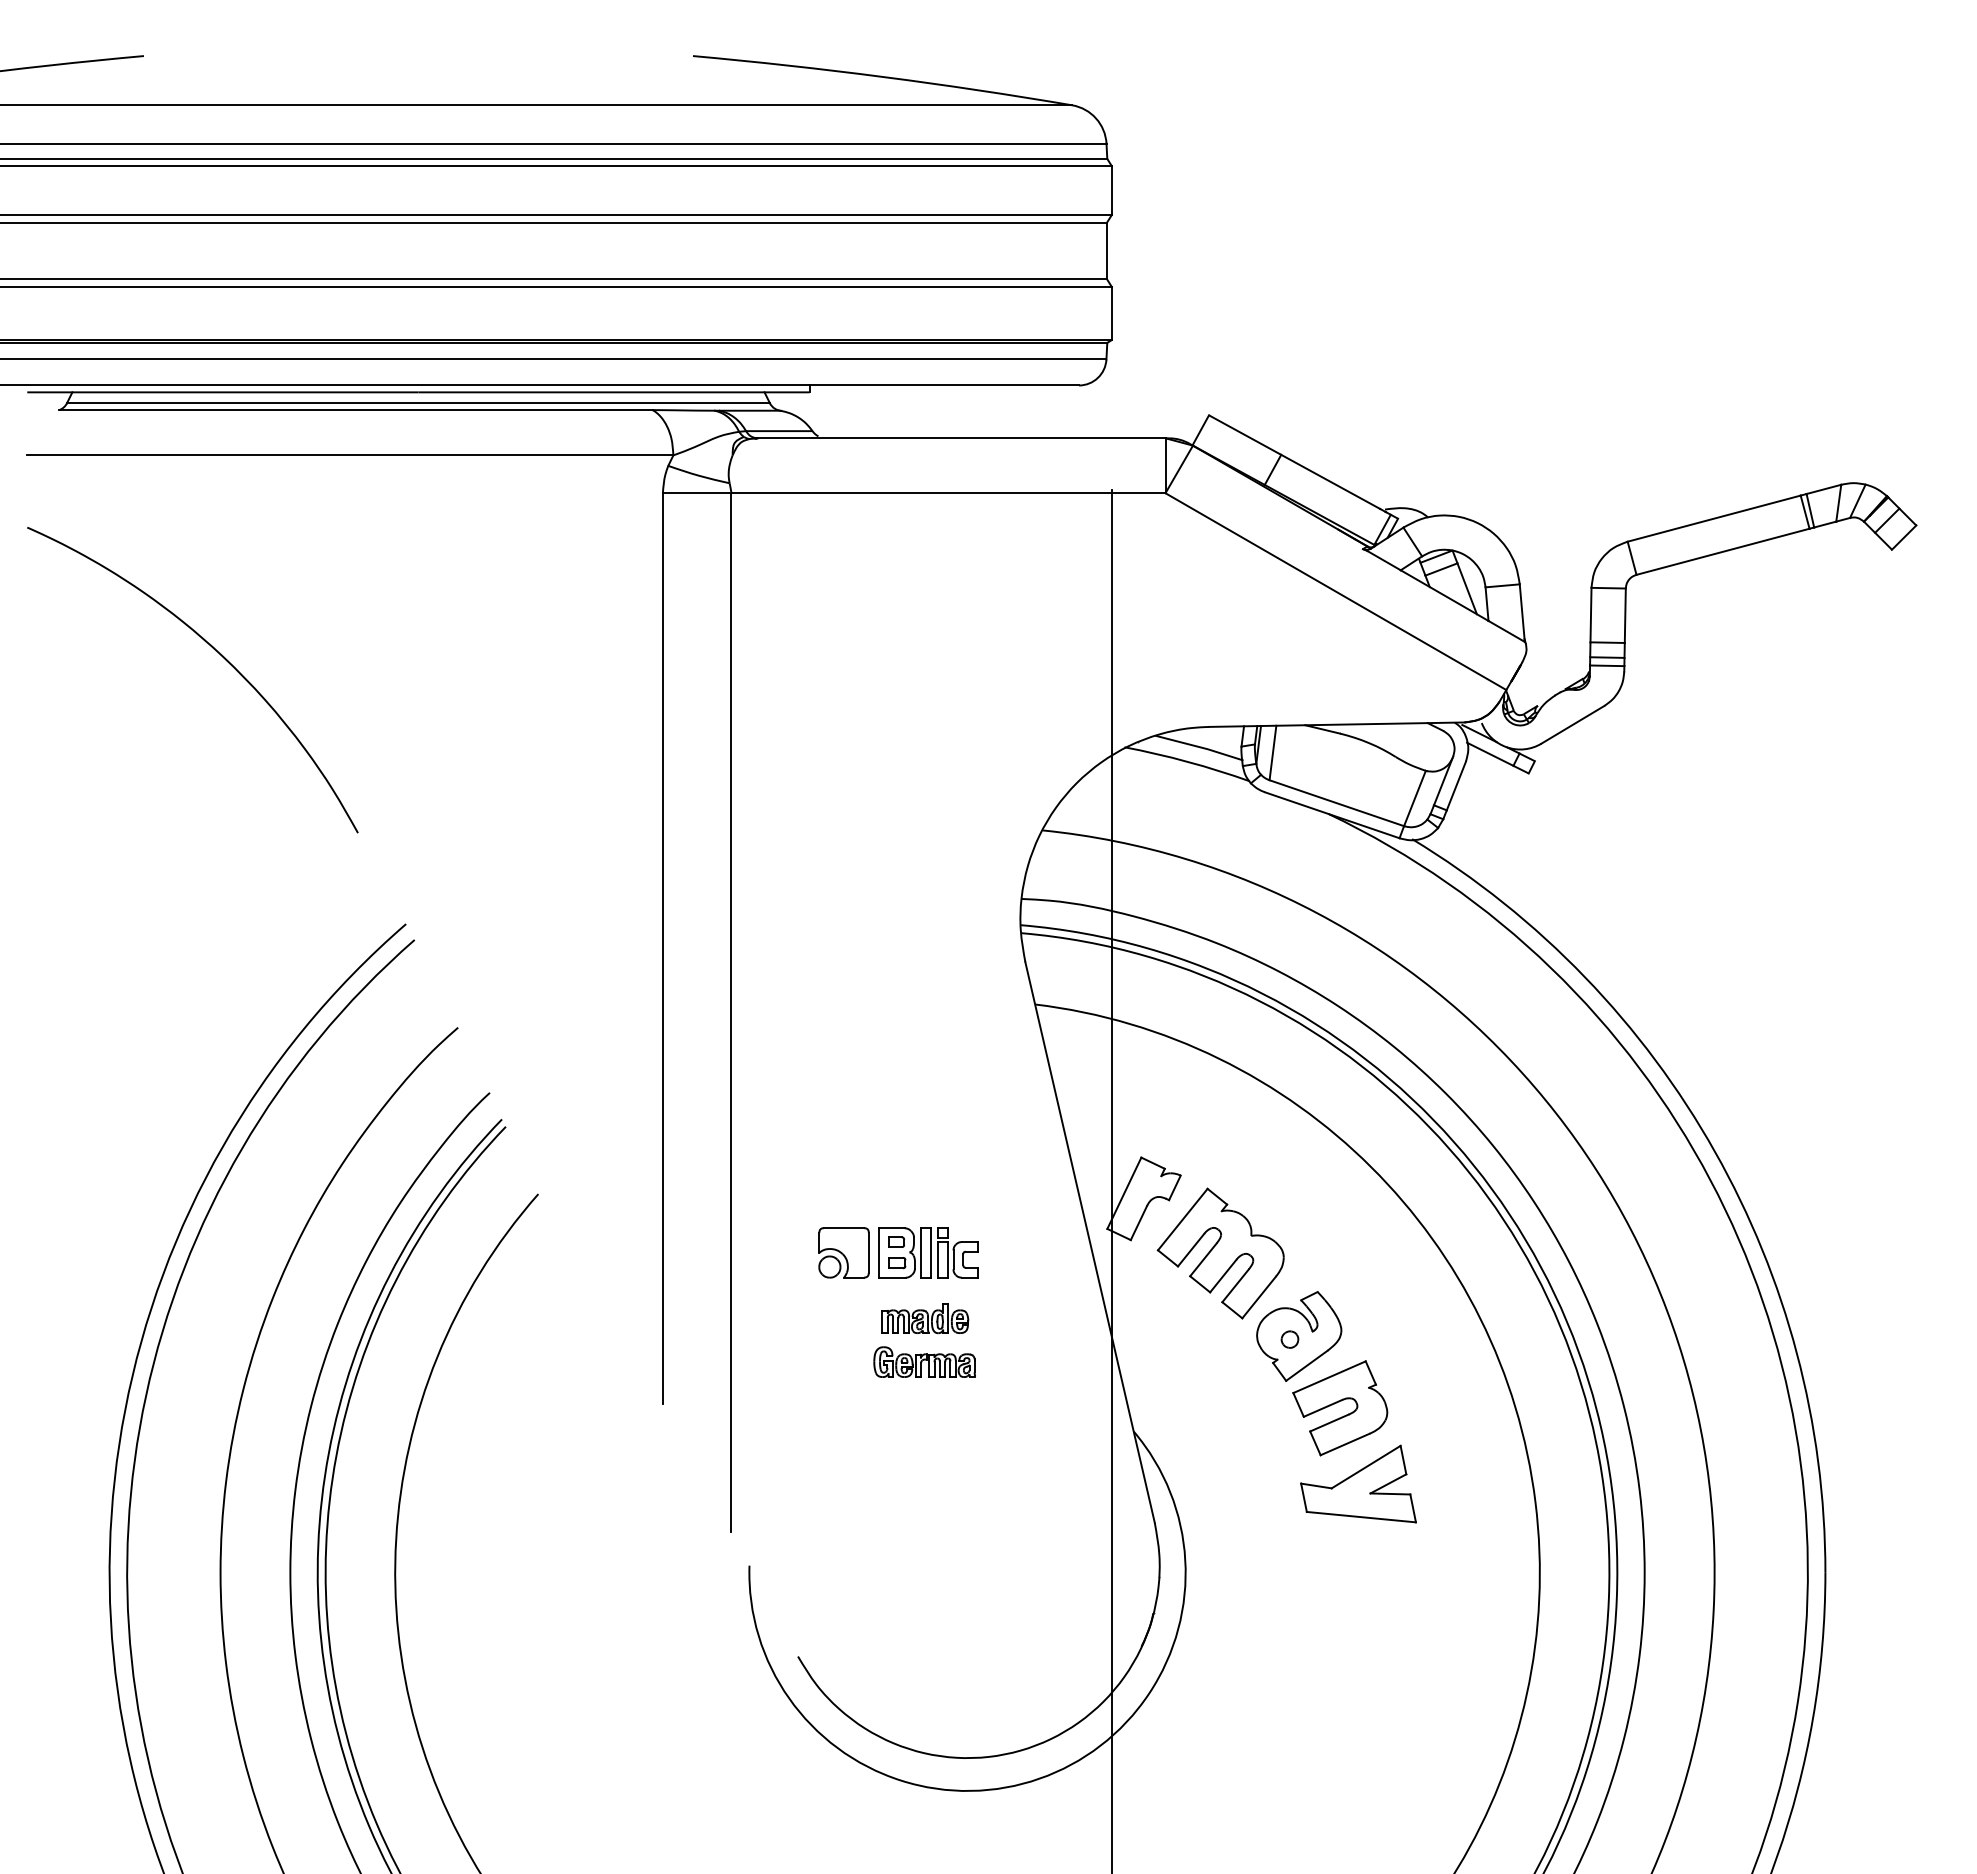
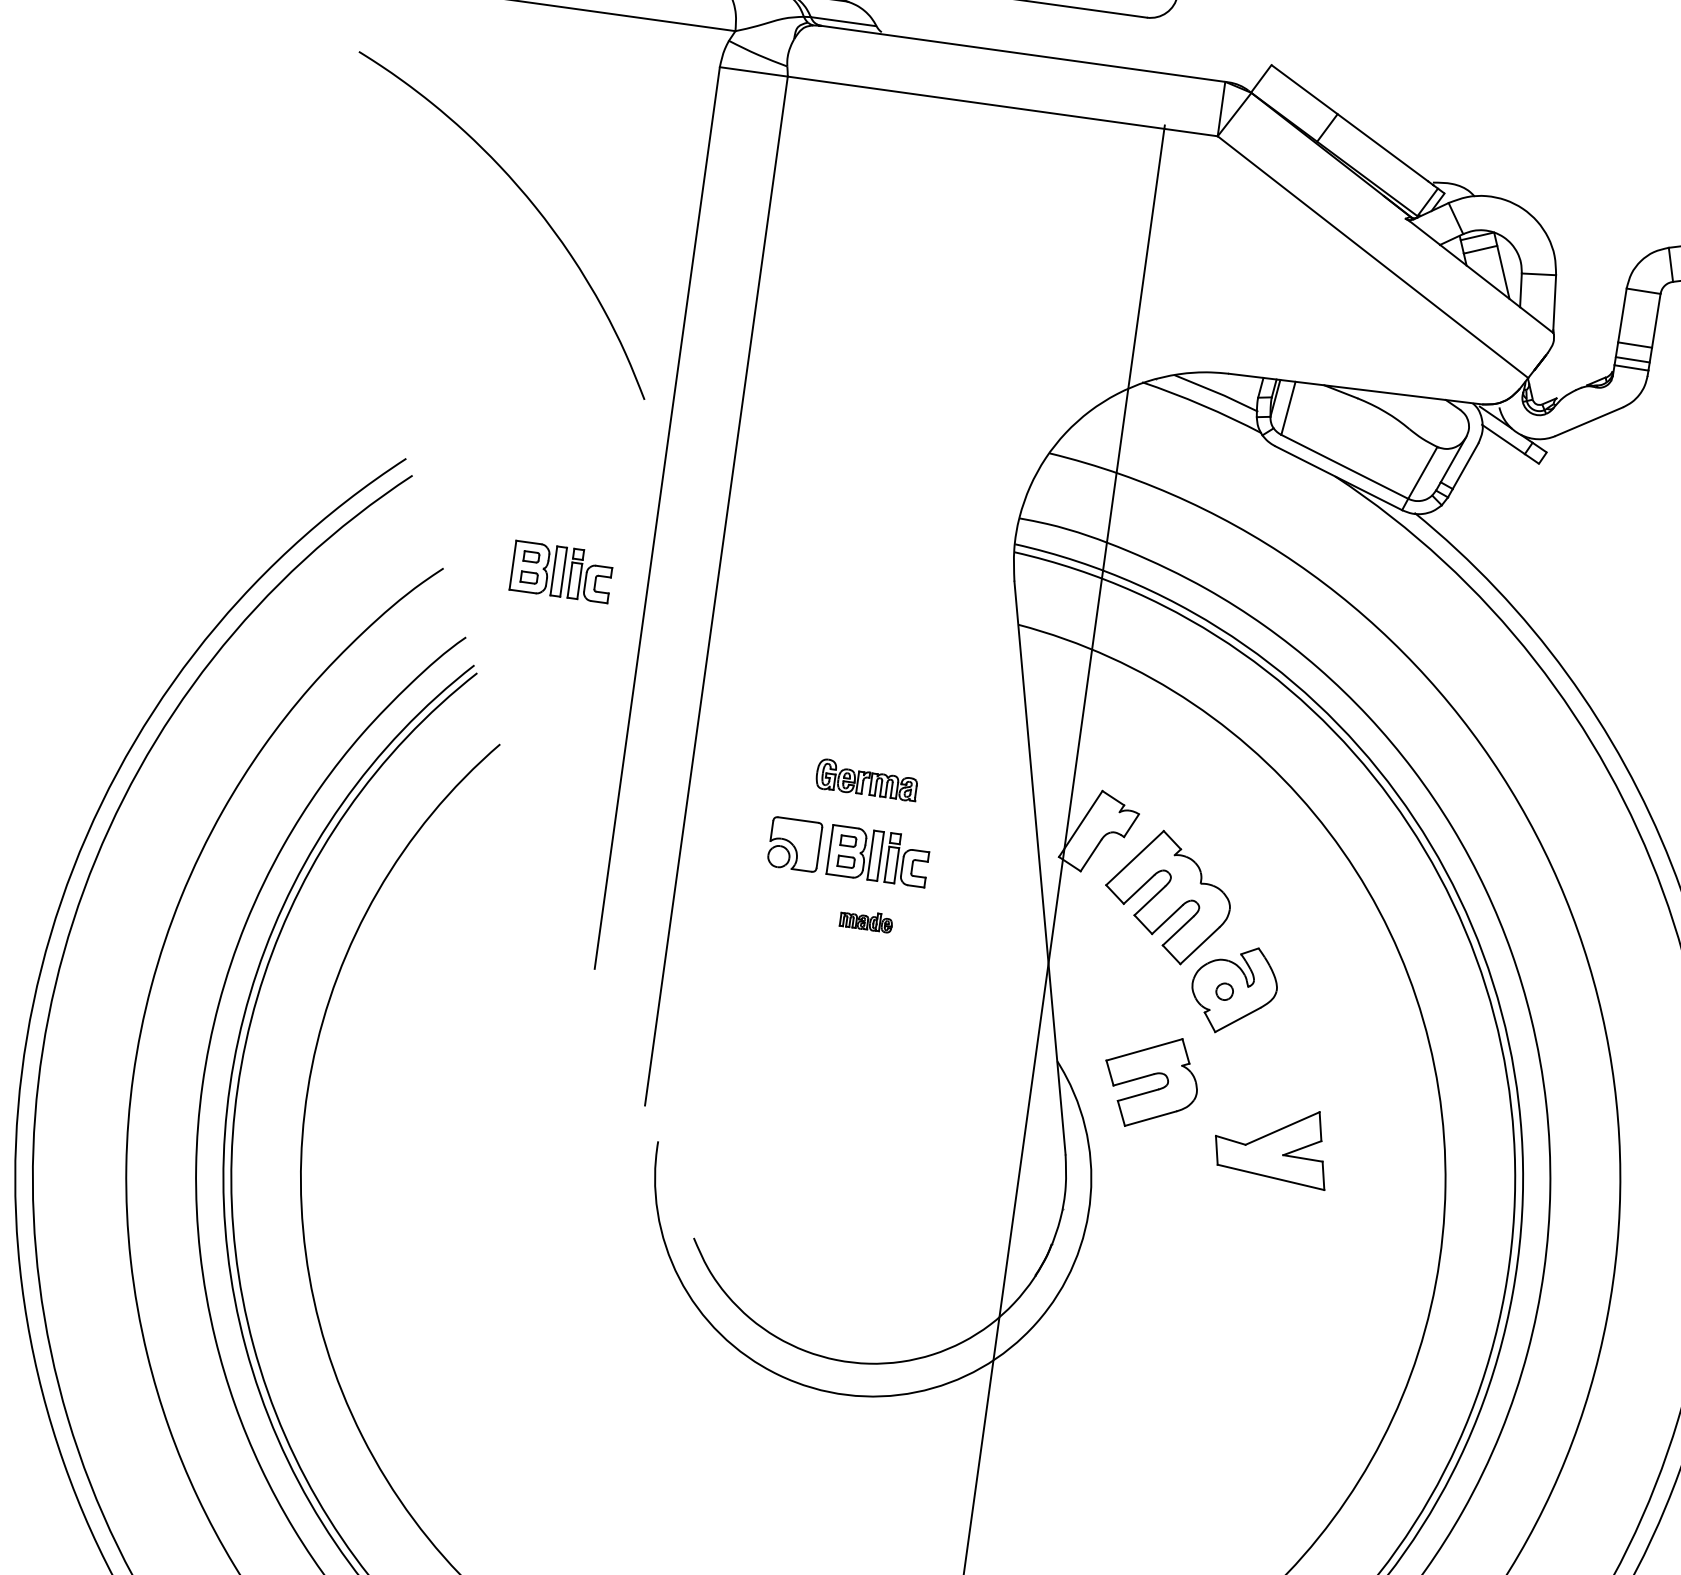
curve: (215, 651) -> (528, 200), moved
part: (575, 1014) -> (561, 571), added
part: (925, 1318) -> (866, 920), size x0.6
part: (924, 1361) -> (866, 779), moved
part: (1340, 1408) -> (1151, 1082), moved

